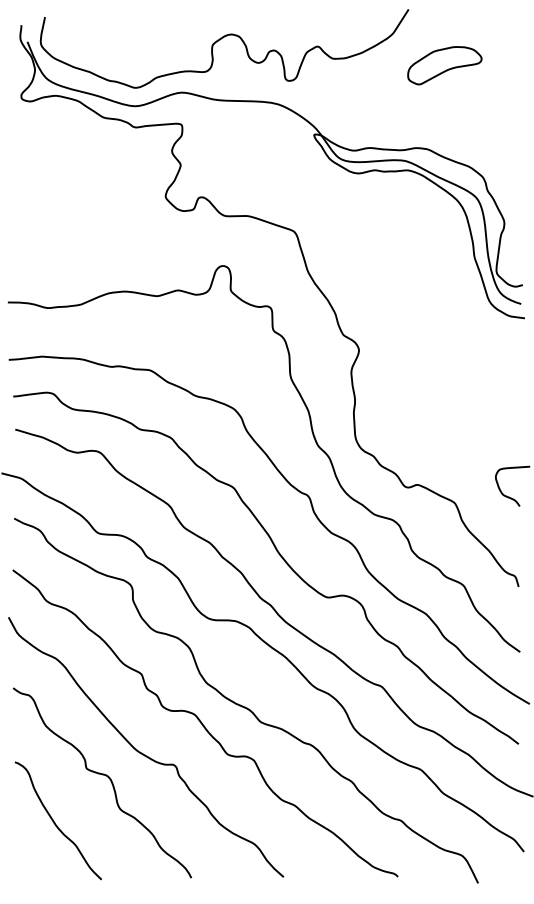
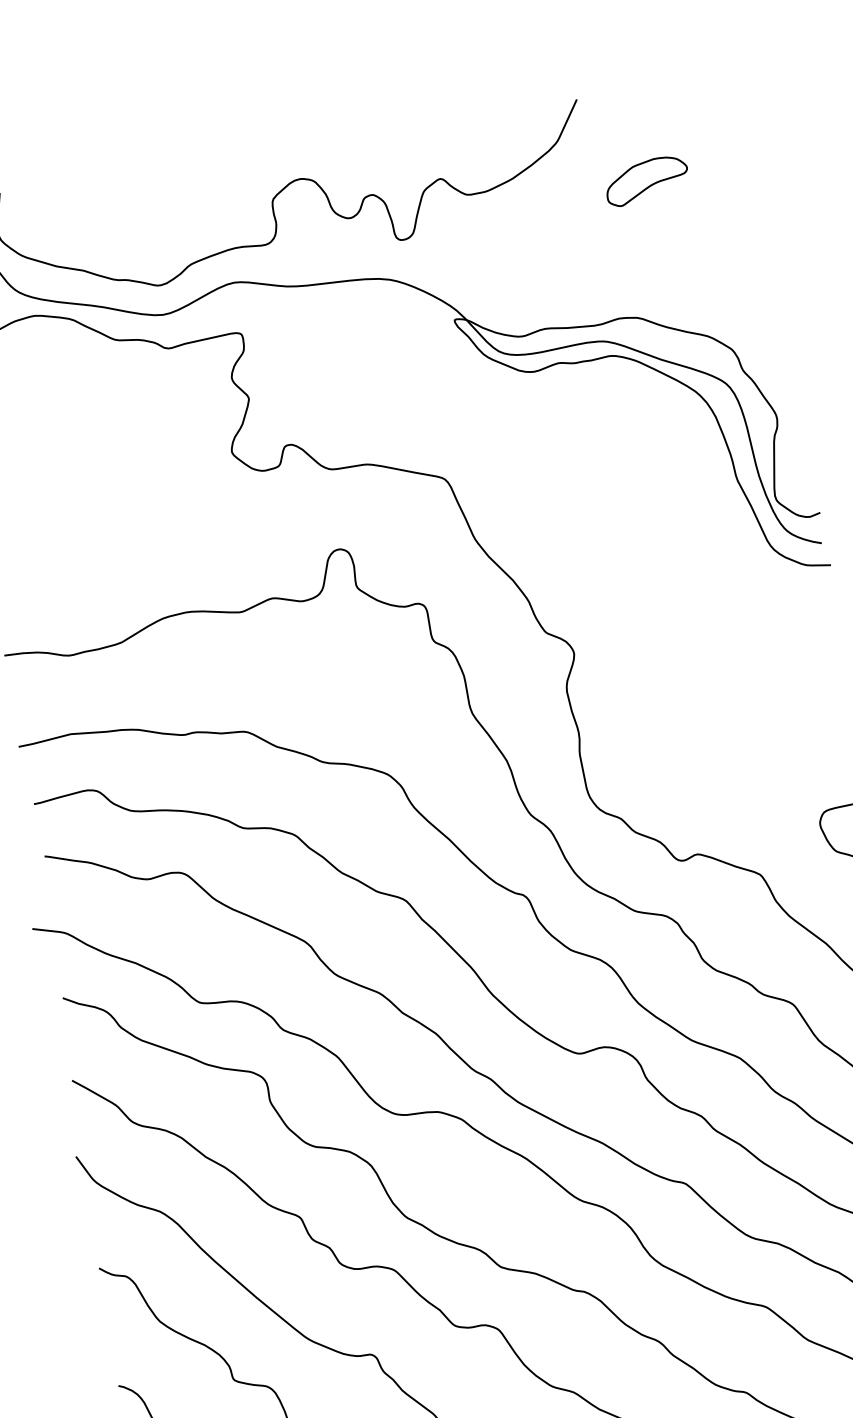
part: (444, 65) -> (646, 180), size x0.7

